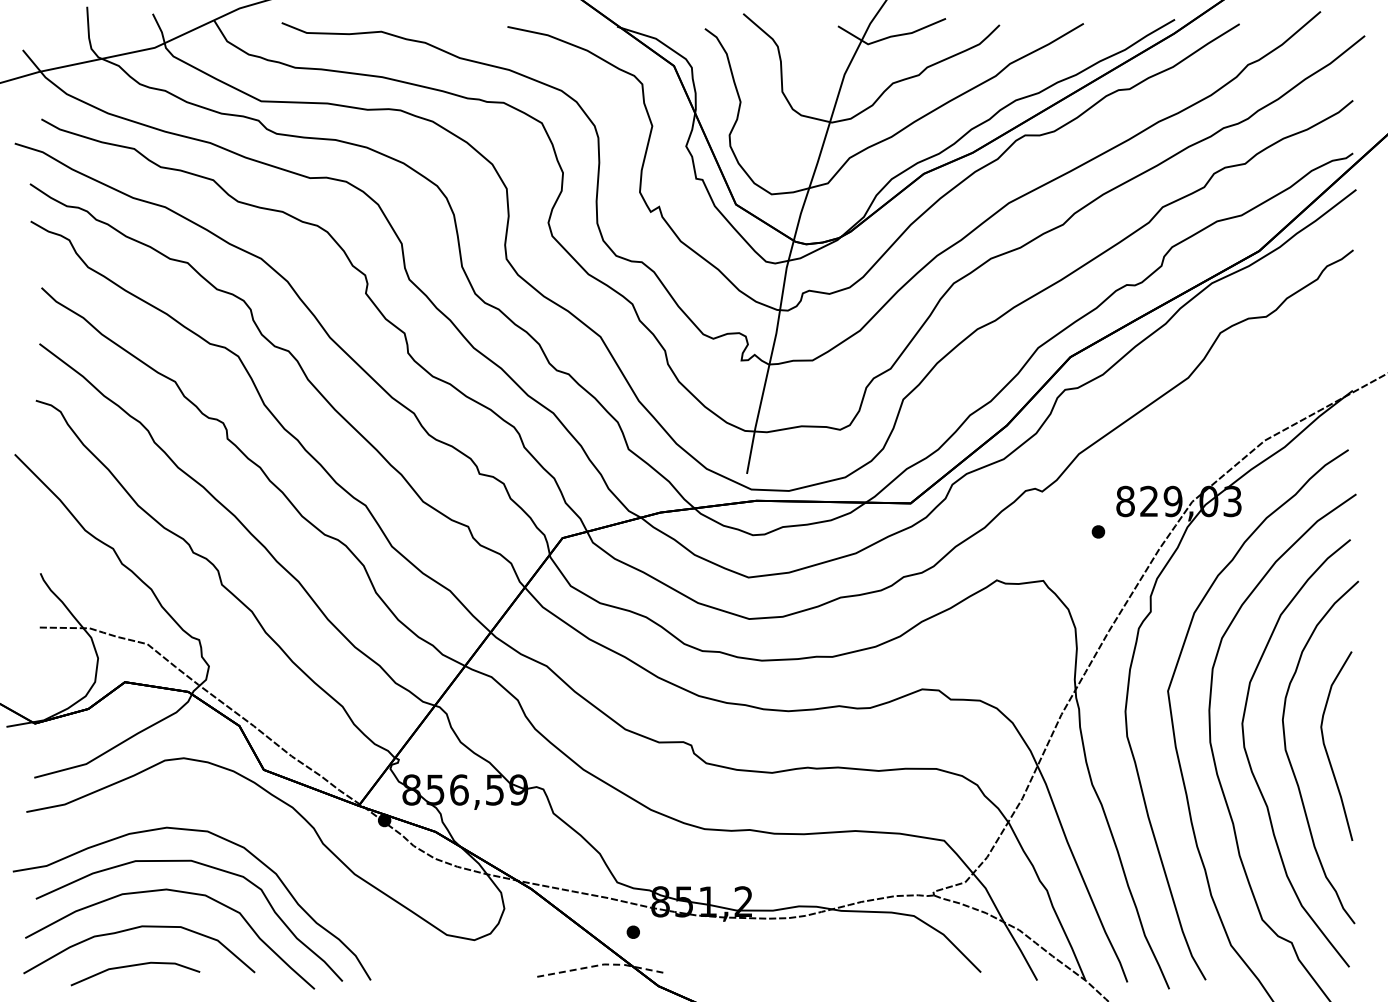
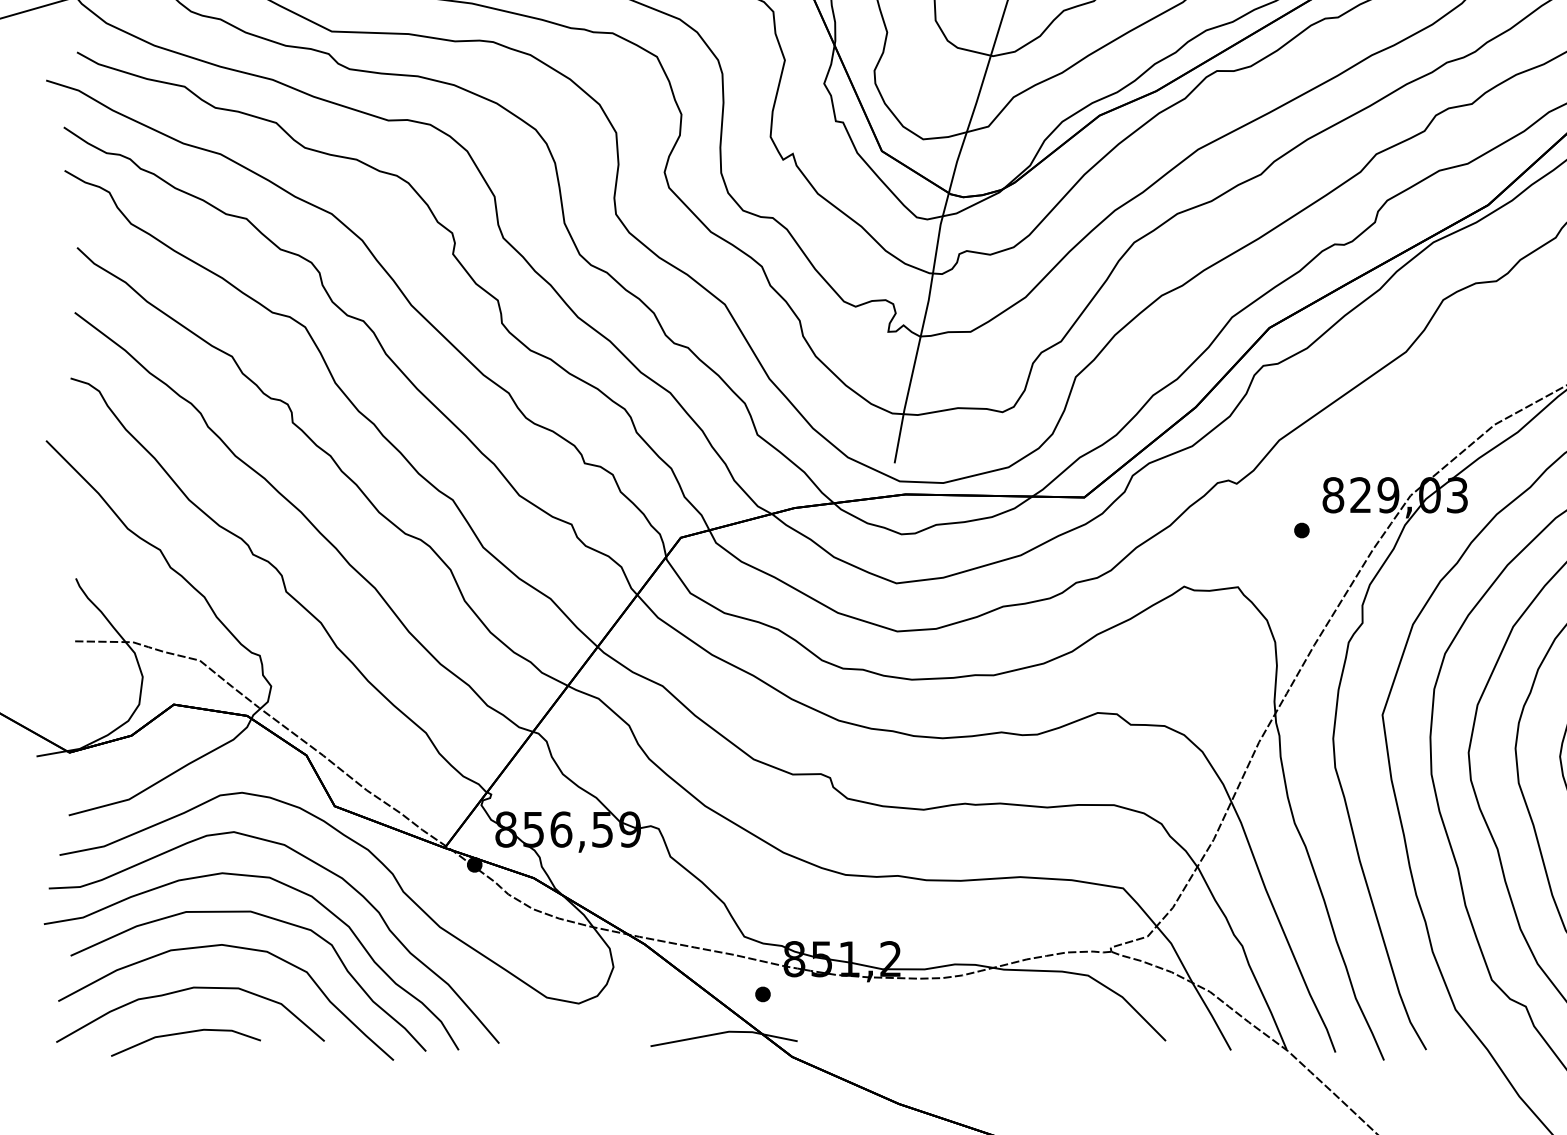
curve: (249, 821) -> (318, 866), added
line: (601, 965) -> (726, 1032), dashed -> solid

